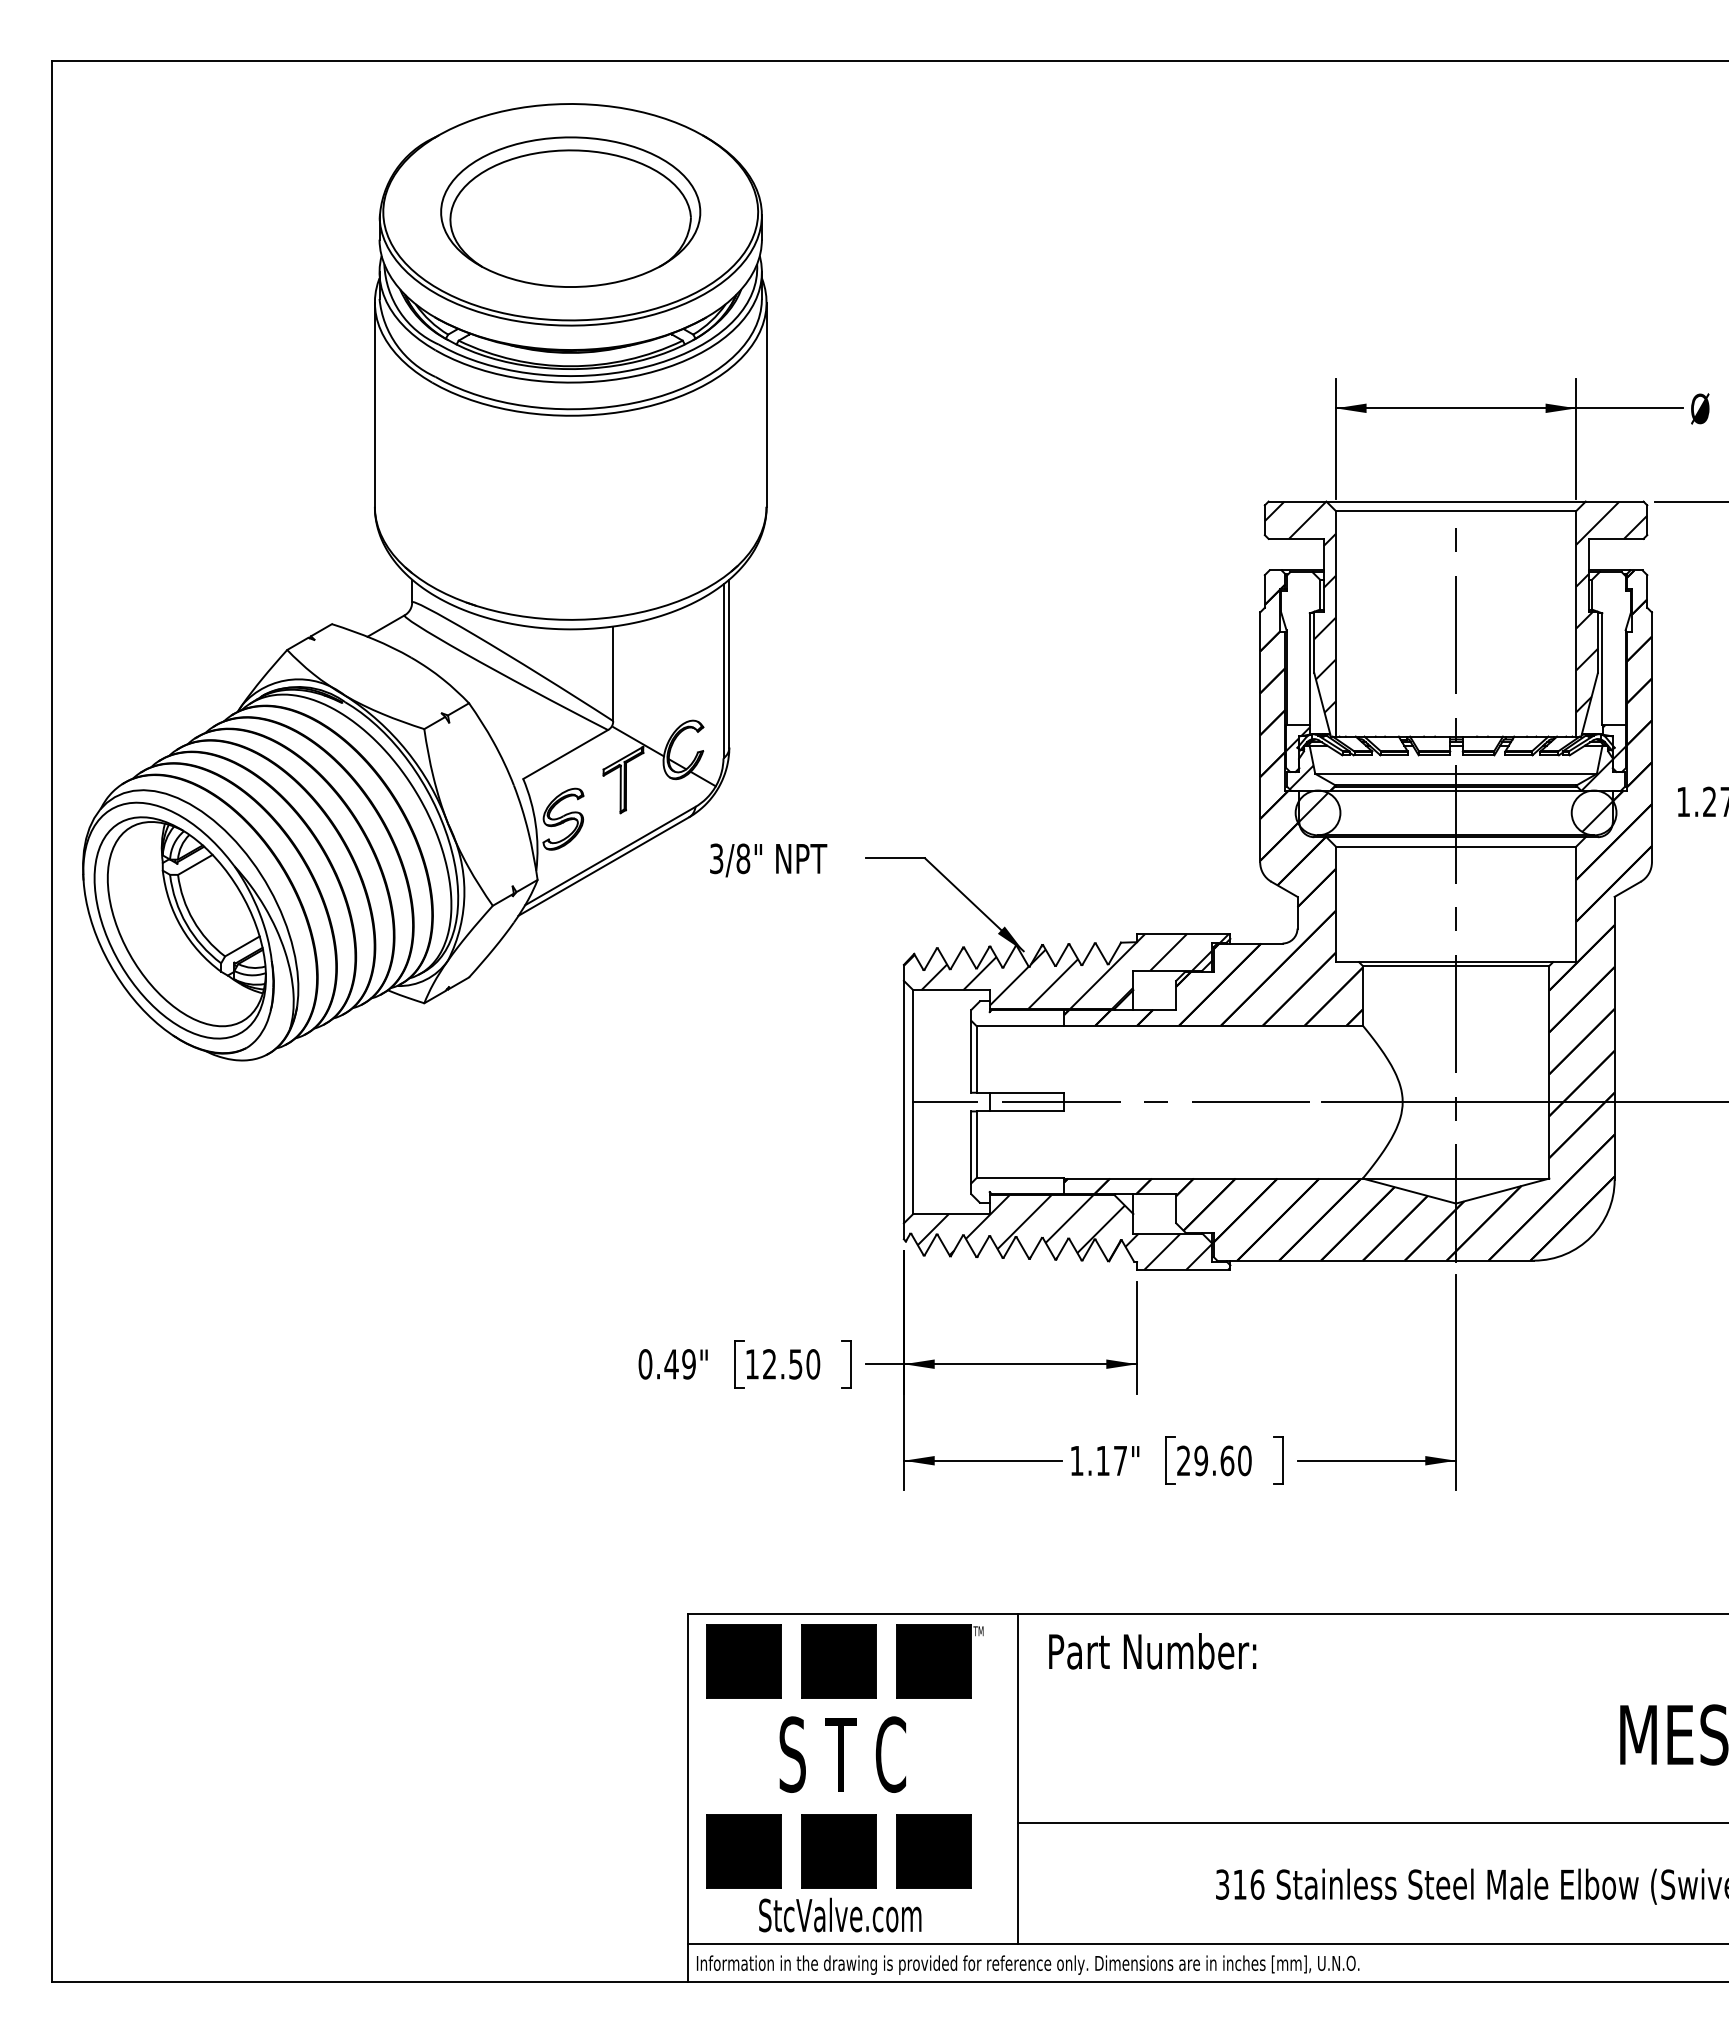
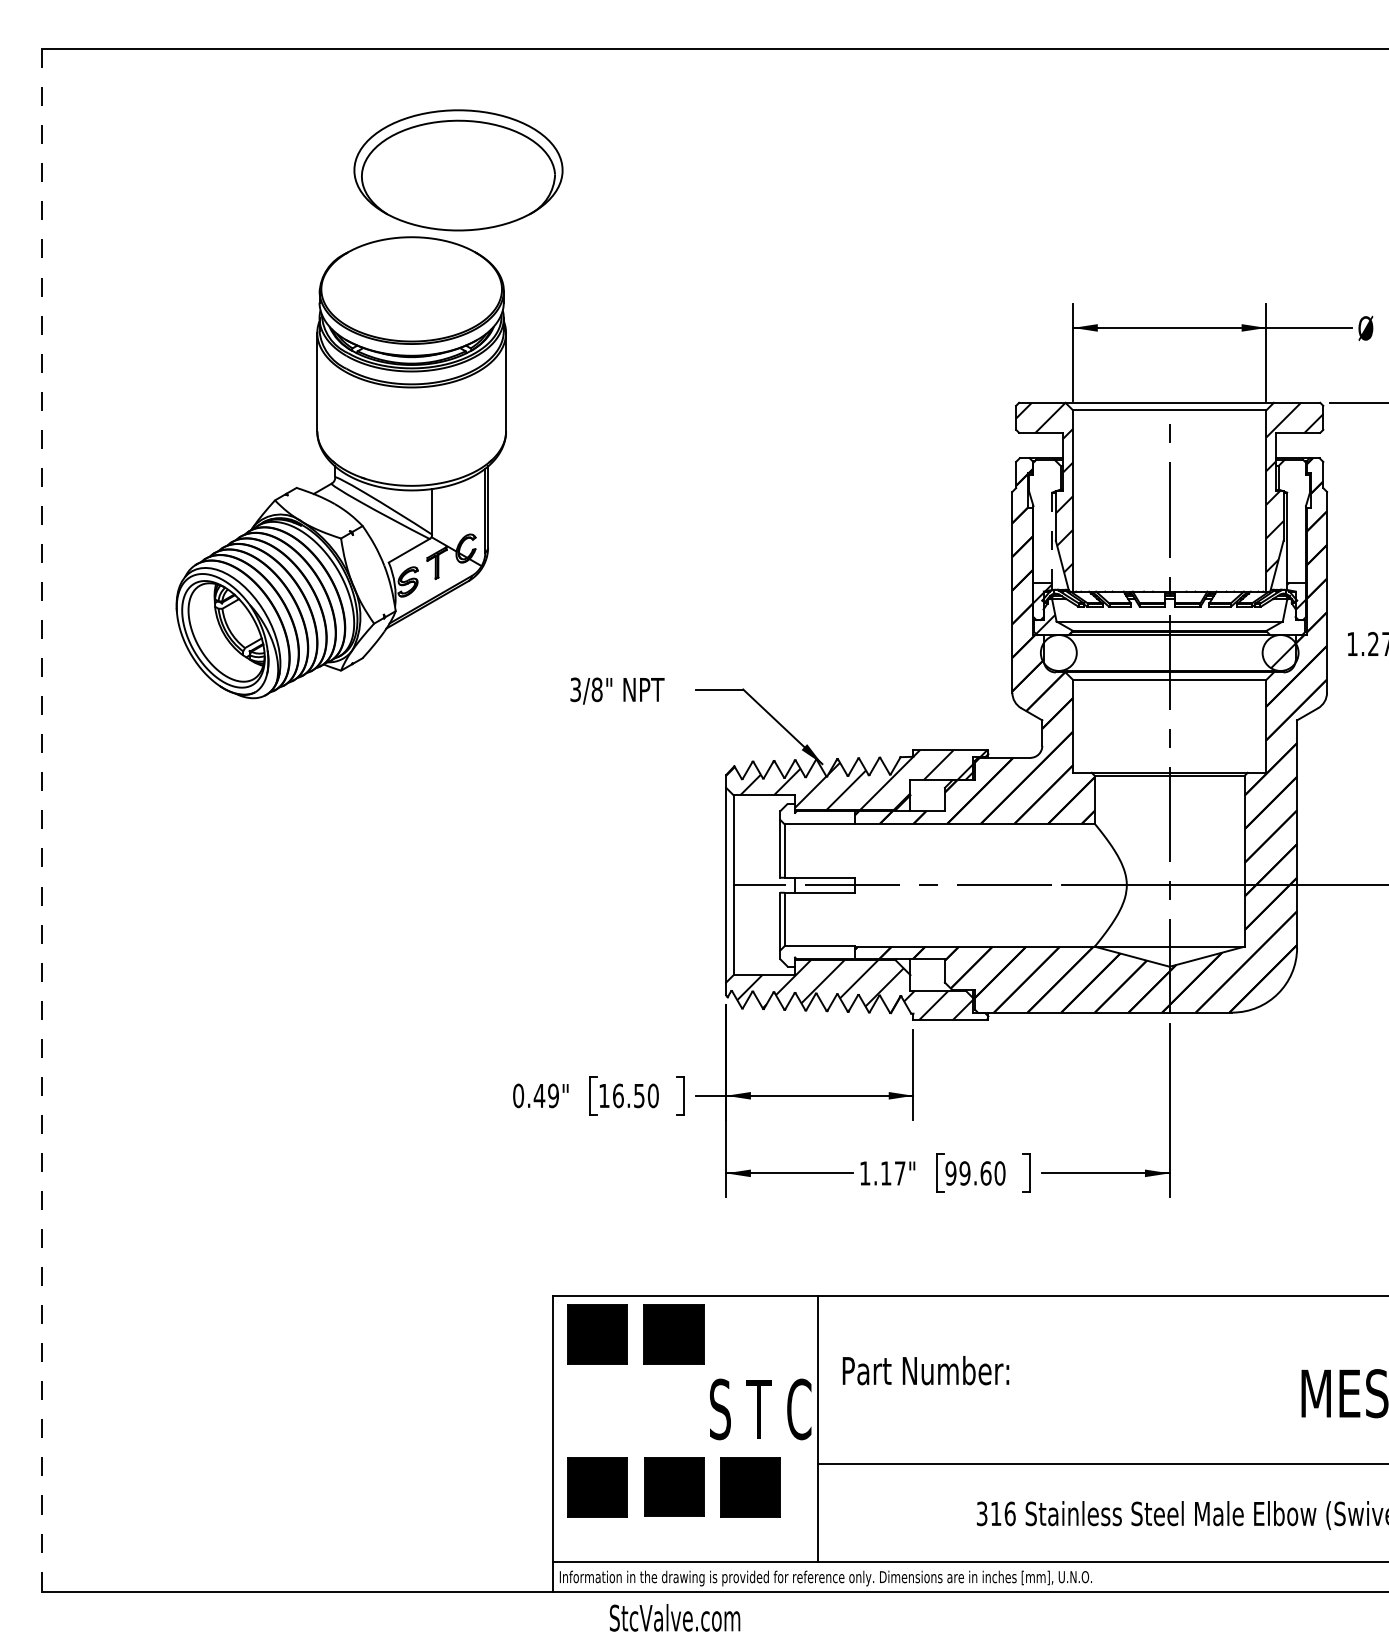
part: (424, 582) -> (341, 467), size x0.6
line: (1309, 669) -> (1051, 537), solid -> dashed
hatch: (1597, 774) -> (1283, 622), removed
hatch: (1313, 807) -> (1055, 648), removed
line: (51, 1021) -> (41, 820), solid -> dashed
text: (769, 1364) -> (618, 1096), 12.50 -> 16.50
text: (1183, 1460) -> (950, 1173), 29.60 -> 99.60
text: (1152, 1651) -> (925, 1370), moved
part: (939, 1661) -> (754, 1334), removed
text: (842, 1754) -> (760, 1409), moved
text: (840, 1914) -> (675, 1617), moved

